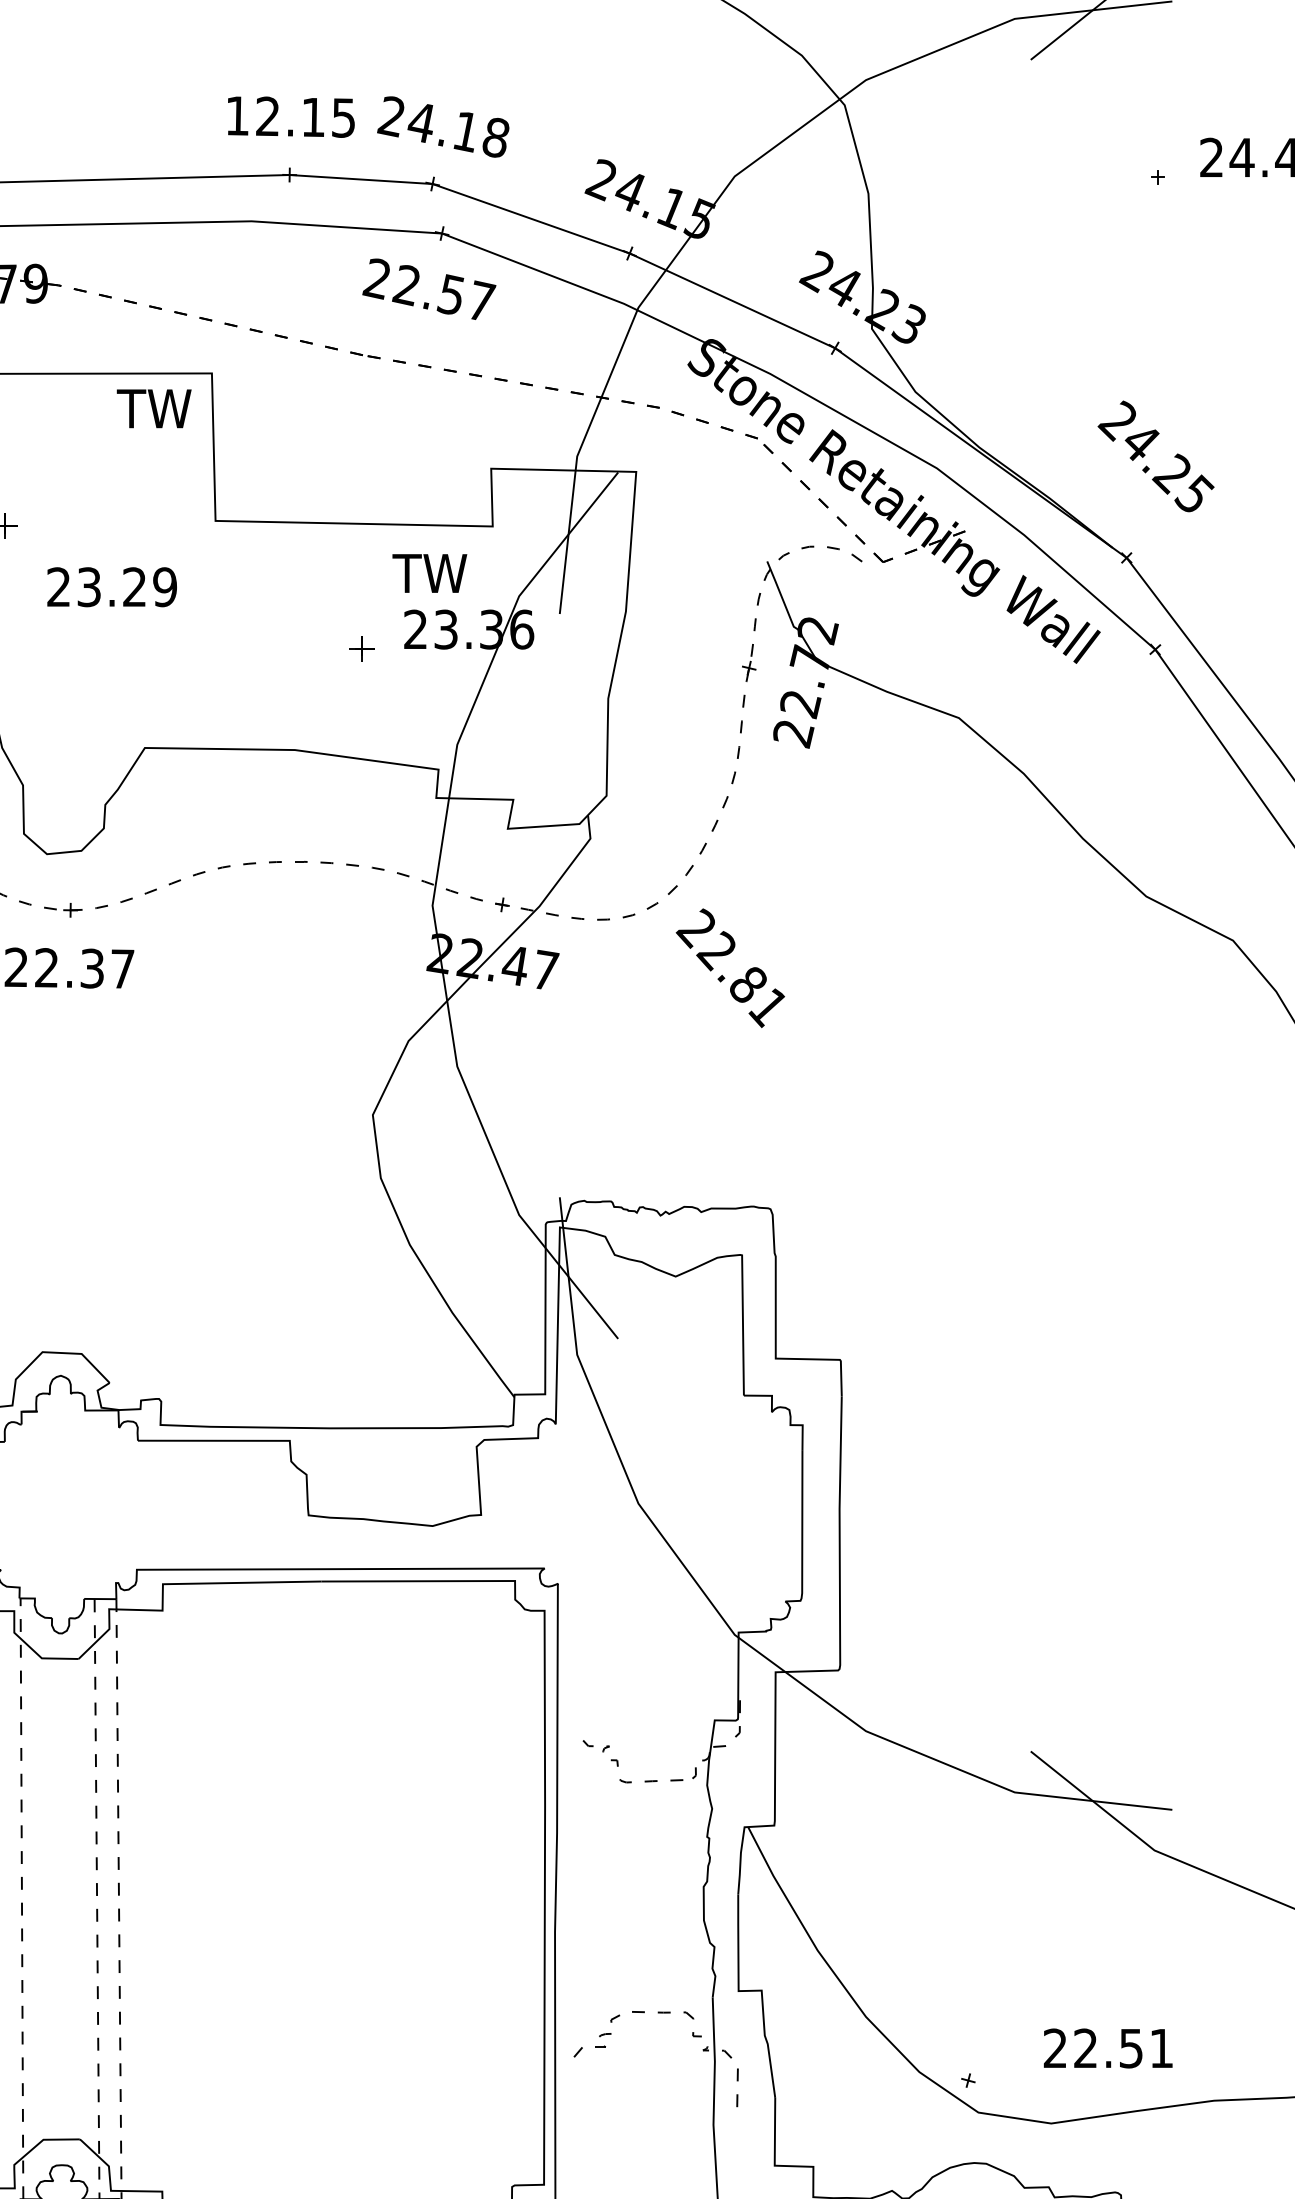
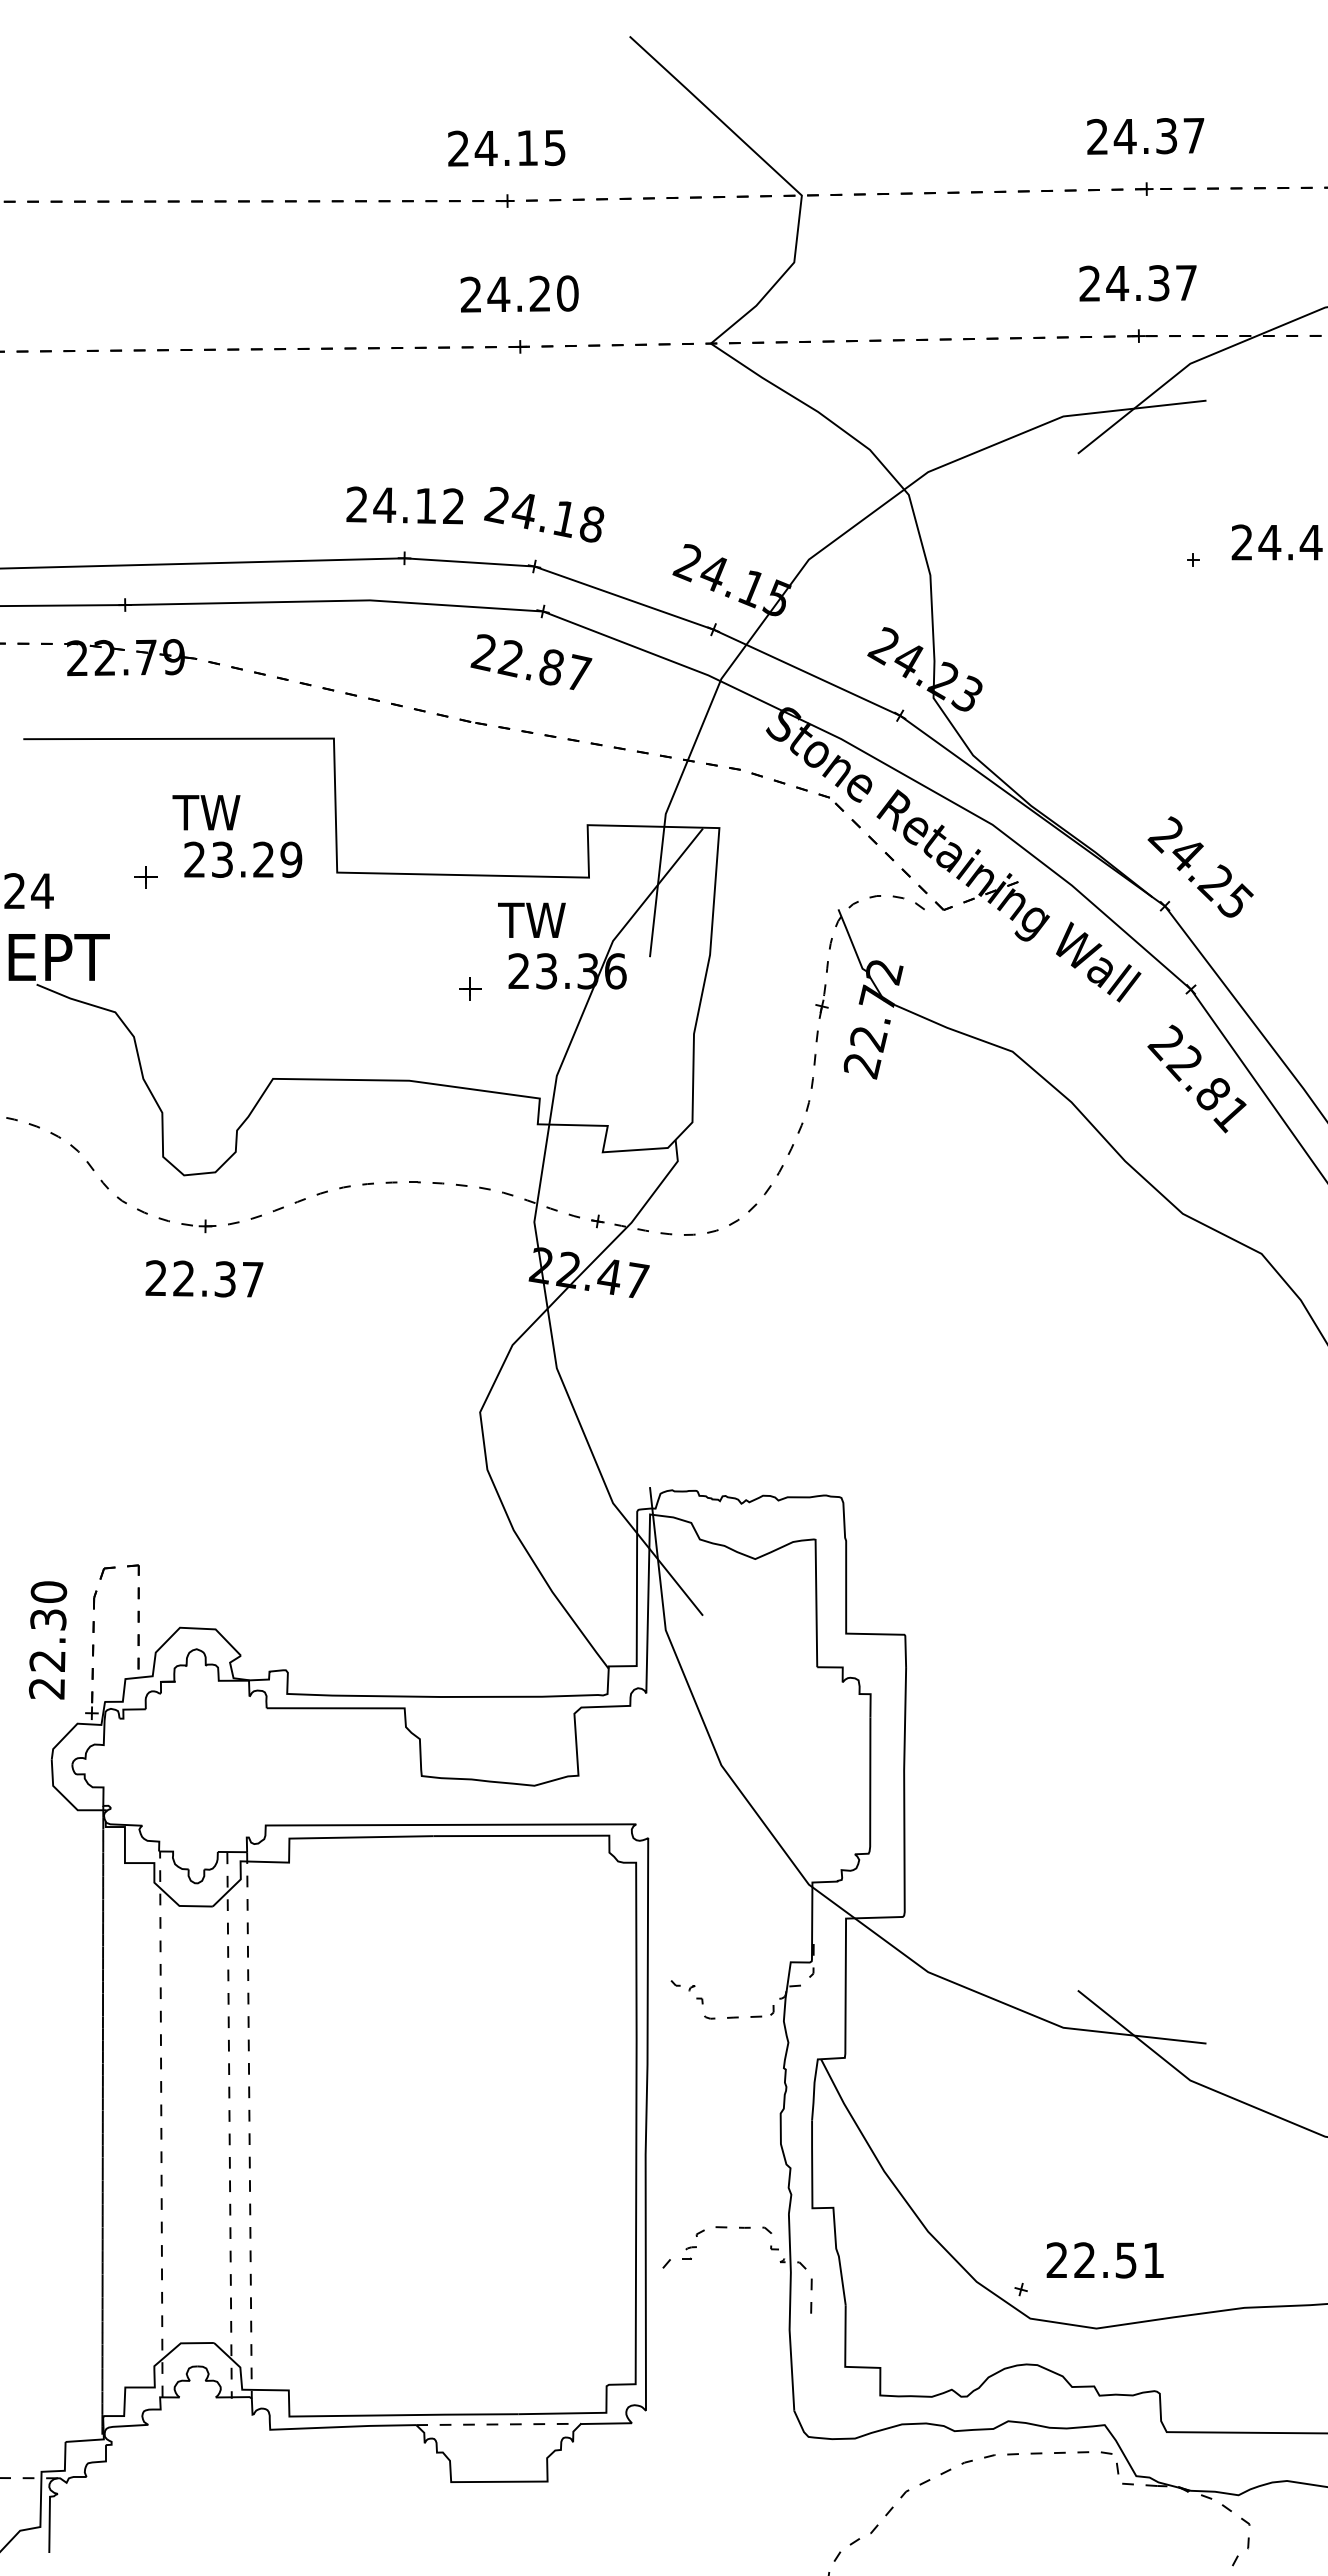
text: (289, 116) -> (404, 505), 12.15 -> 24.12
text: (450, 294) -> (550, 666), 22.57 -> 22.87
text: (154, 408) -> (206, 812), moved
text: (1155, 455) -> (1200, 866), moved
text: (112, 586) -> (243, 859), moved
text: (729, 967) -> (1196, 1078), moved
text: (1107, 2048) -> (1104, 2260), moved

